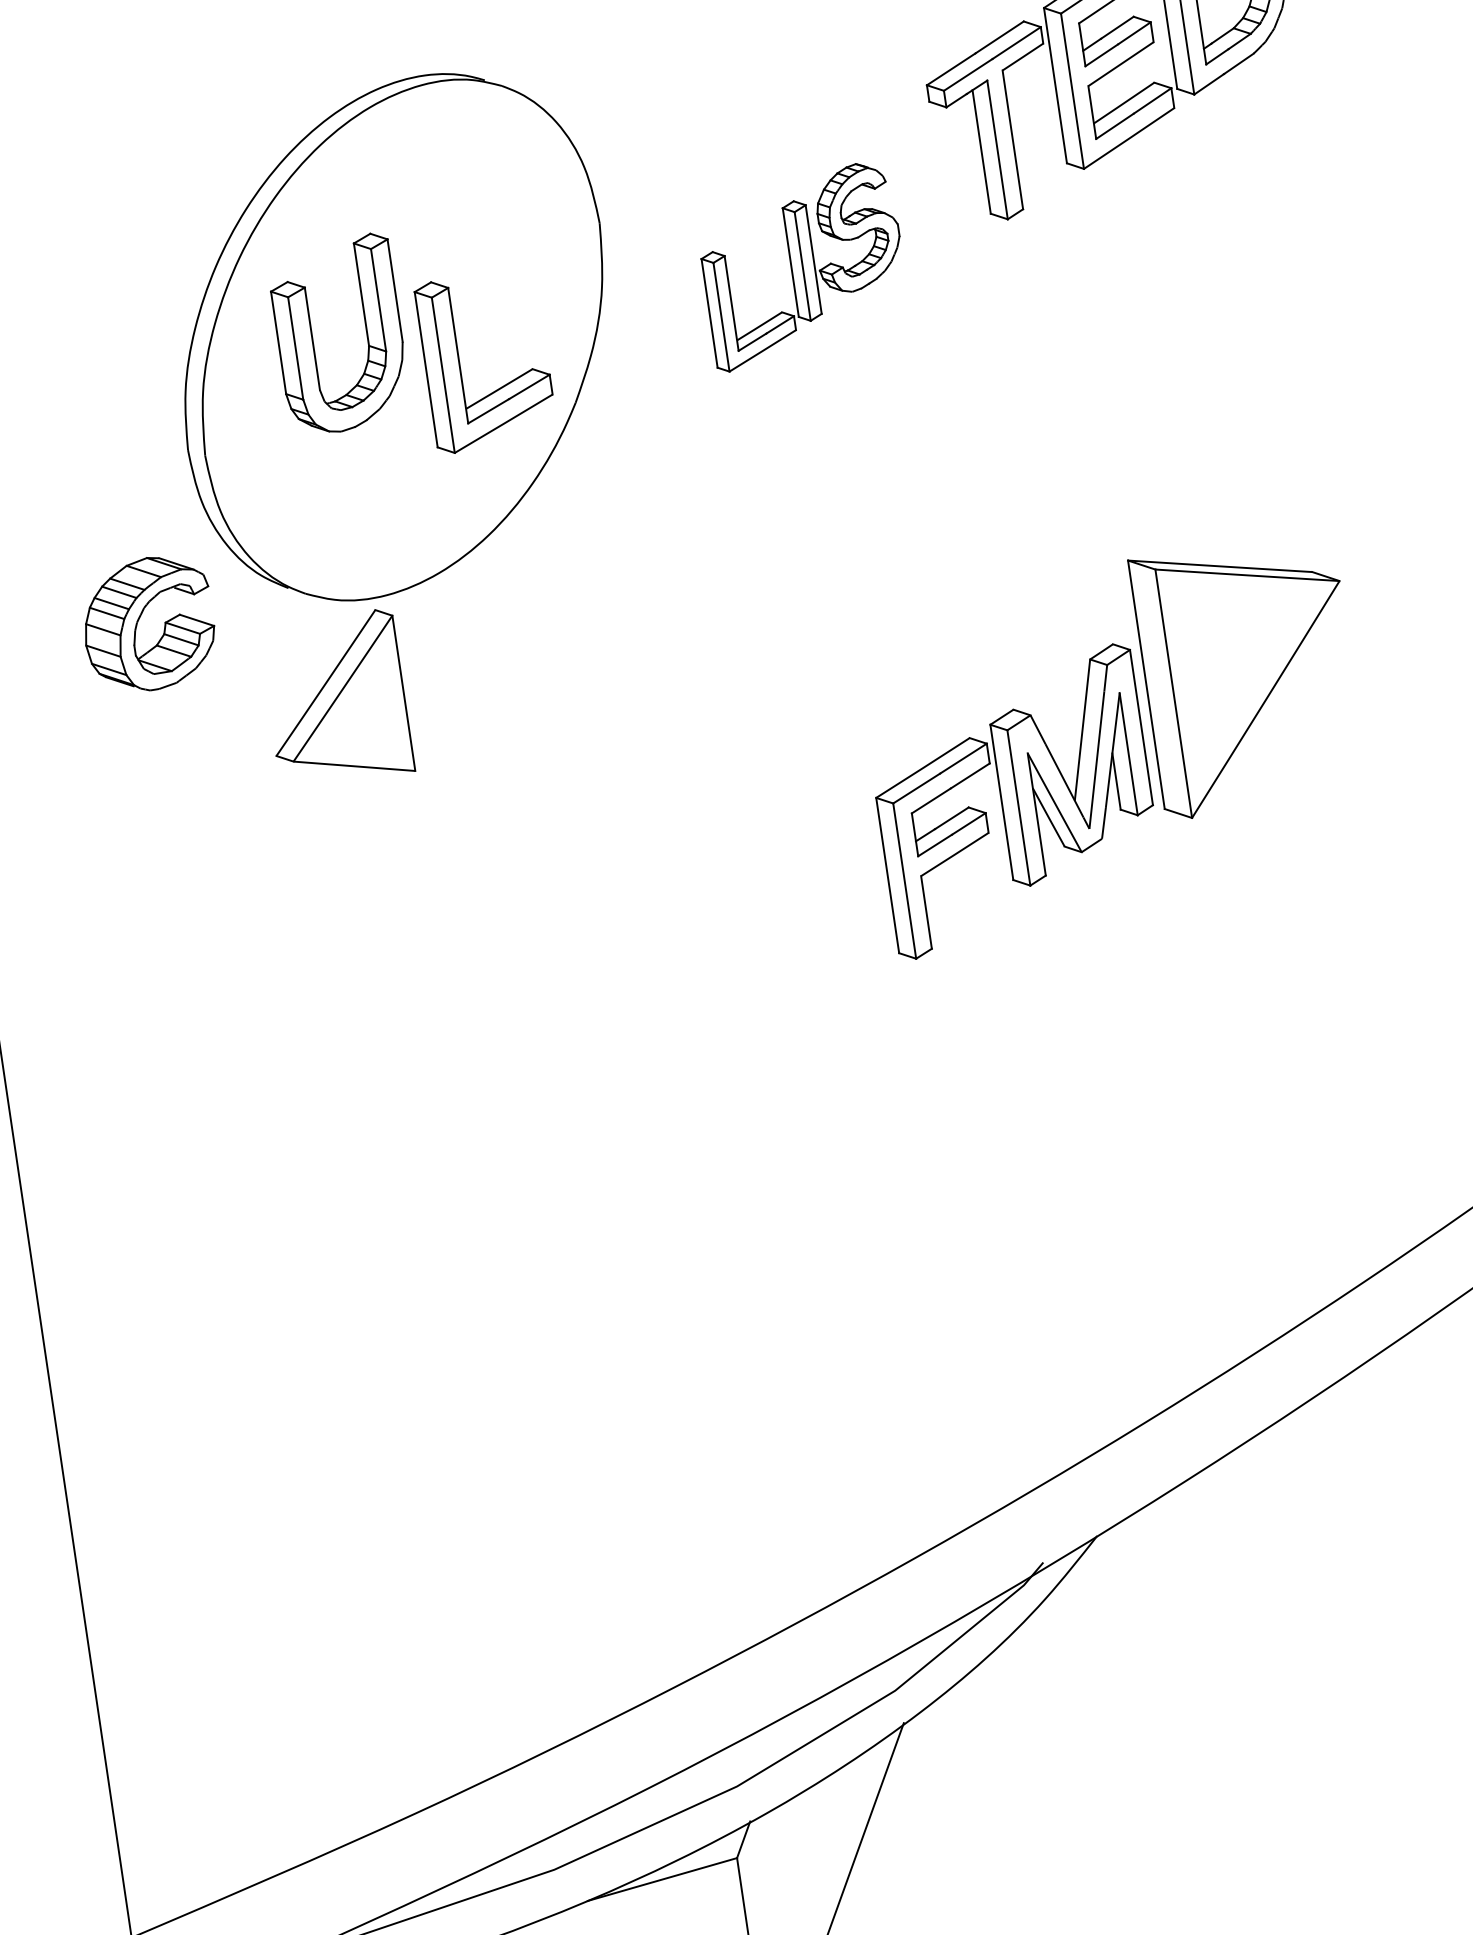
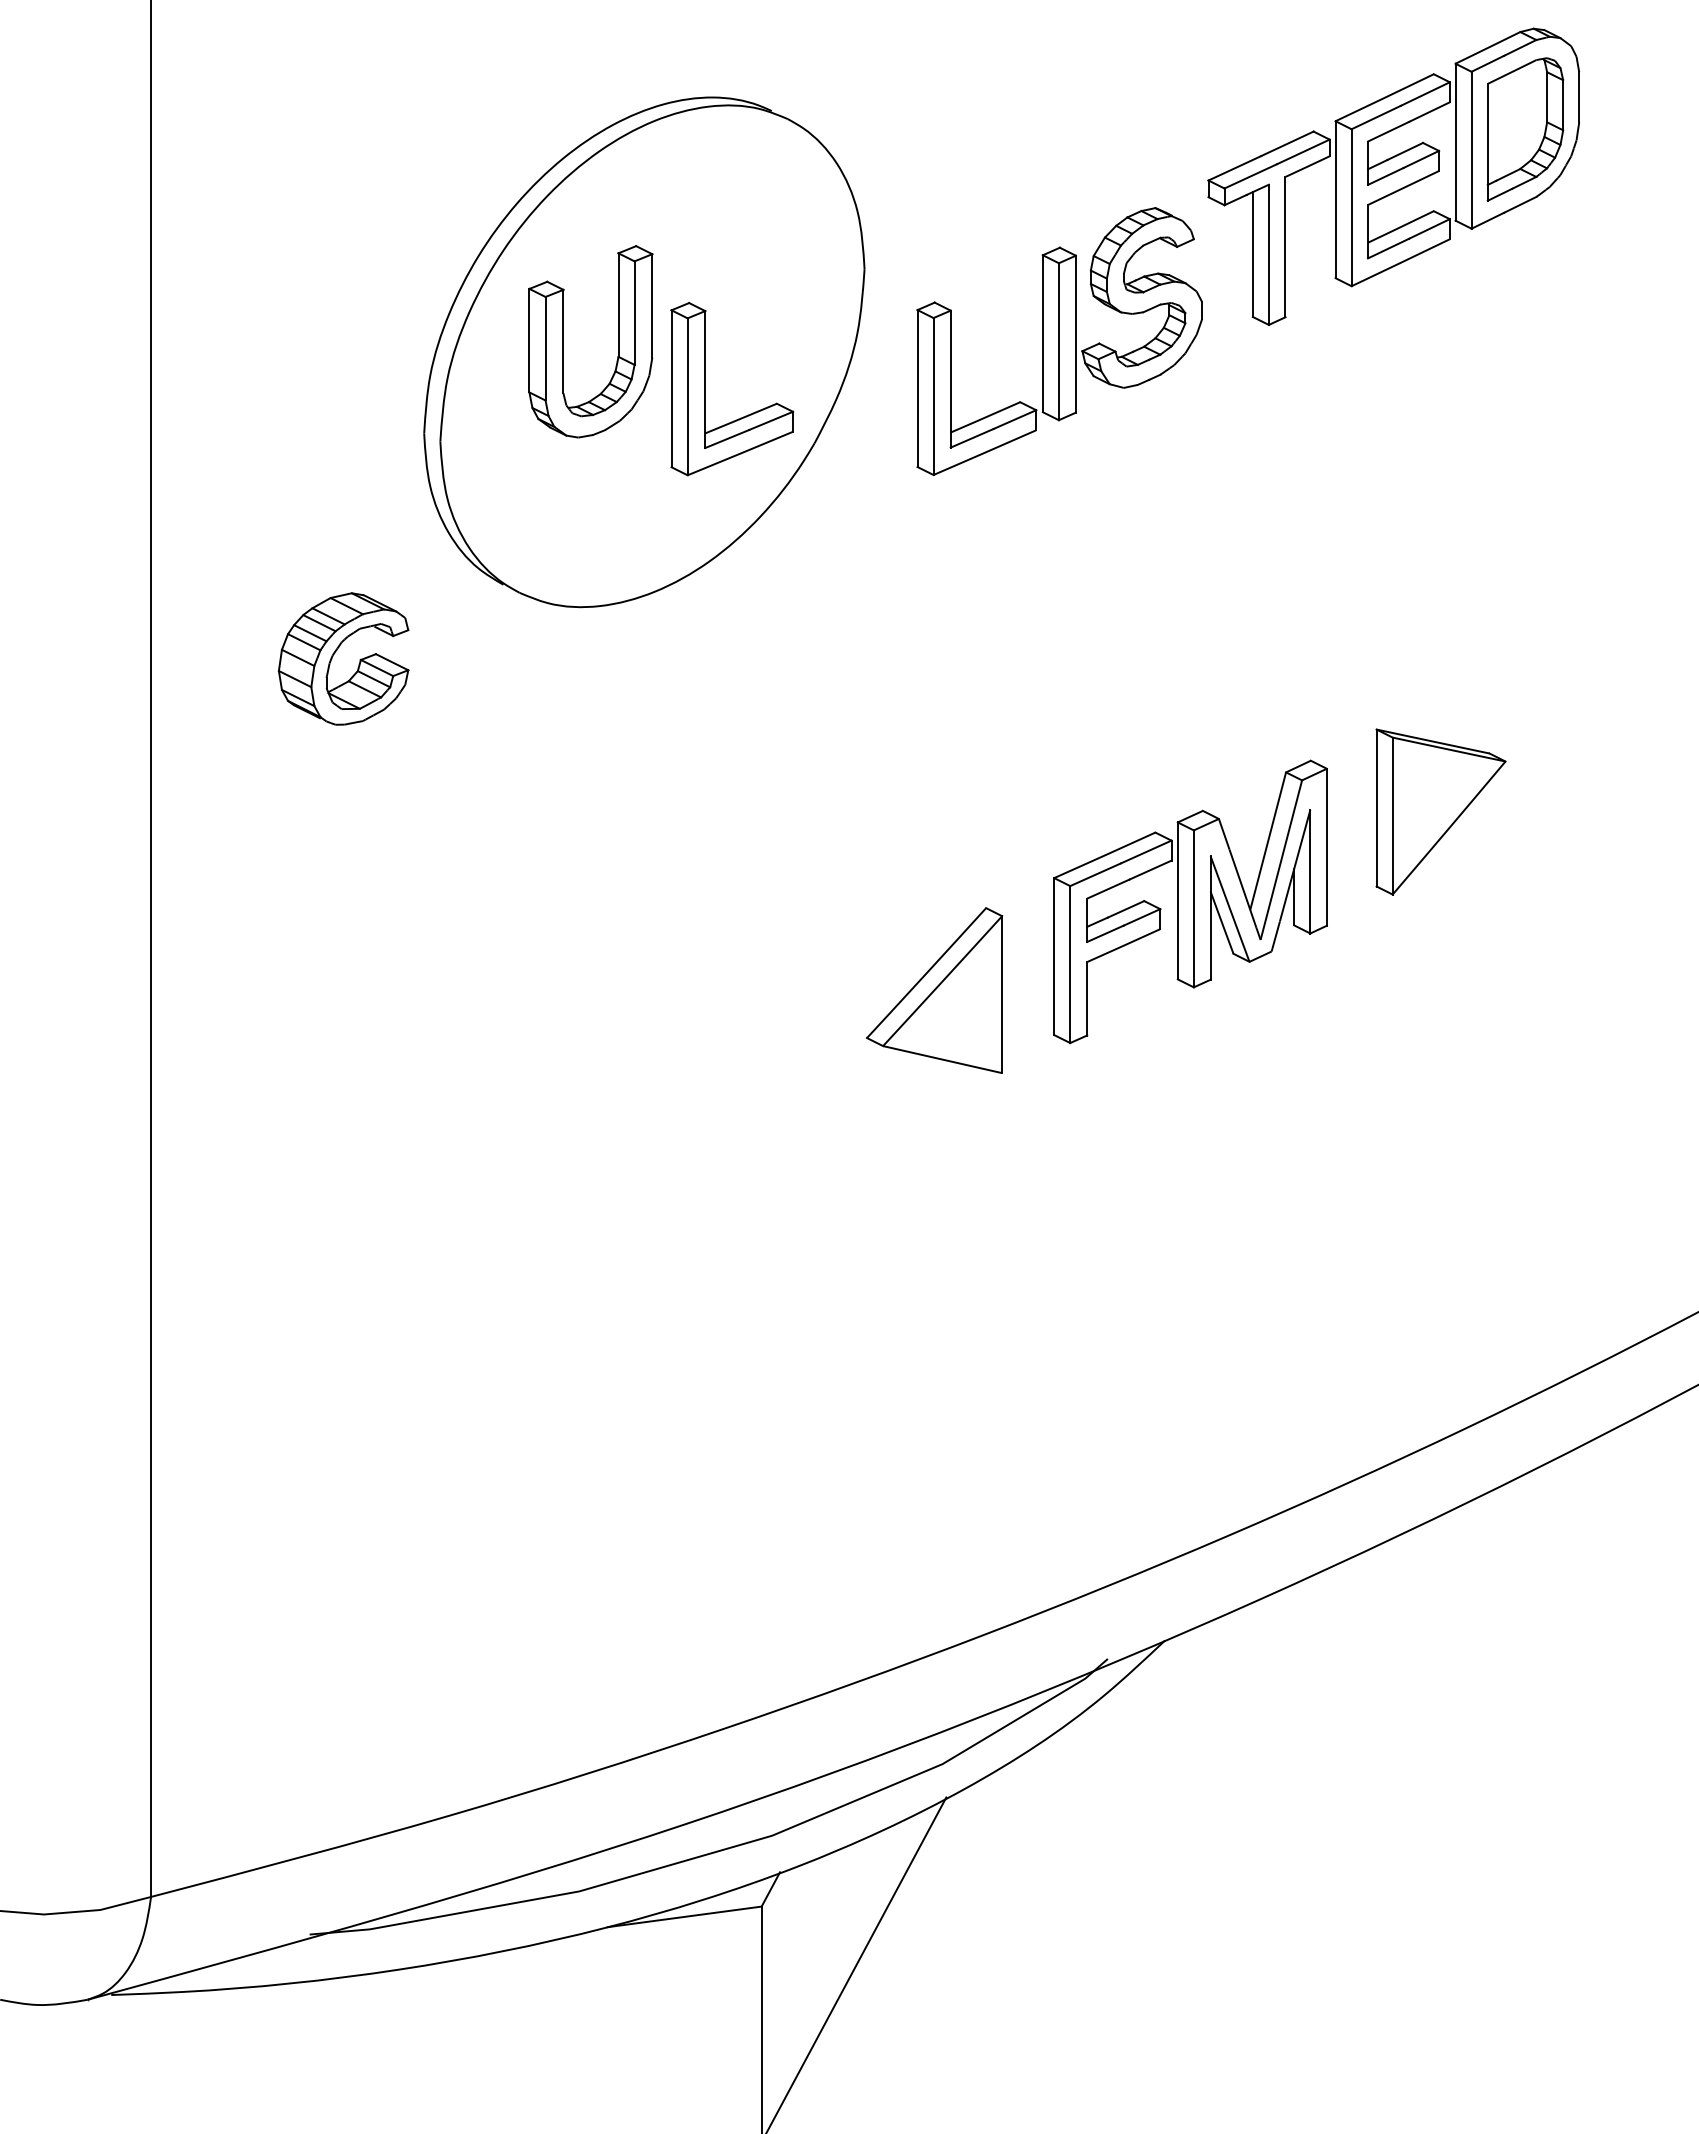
part: (803, 266) -> (1059, 341), size x1.43
part: (139, 619) -> (335, 653), moved
part: (1248, 675) -> (1440, 811), size x0.62
part: (336, 699) -> (934, 990), moved

